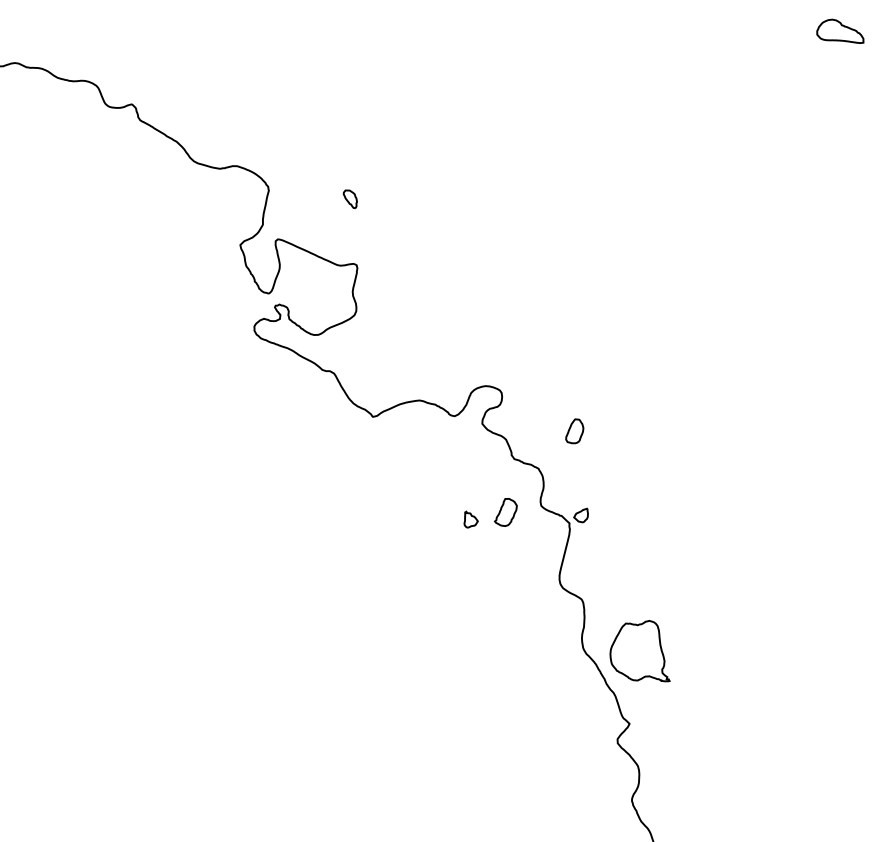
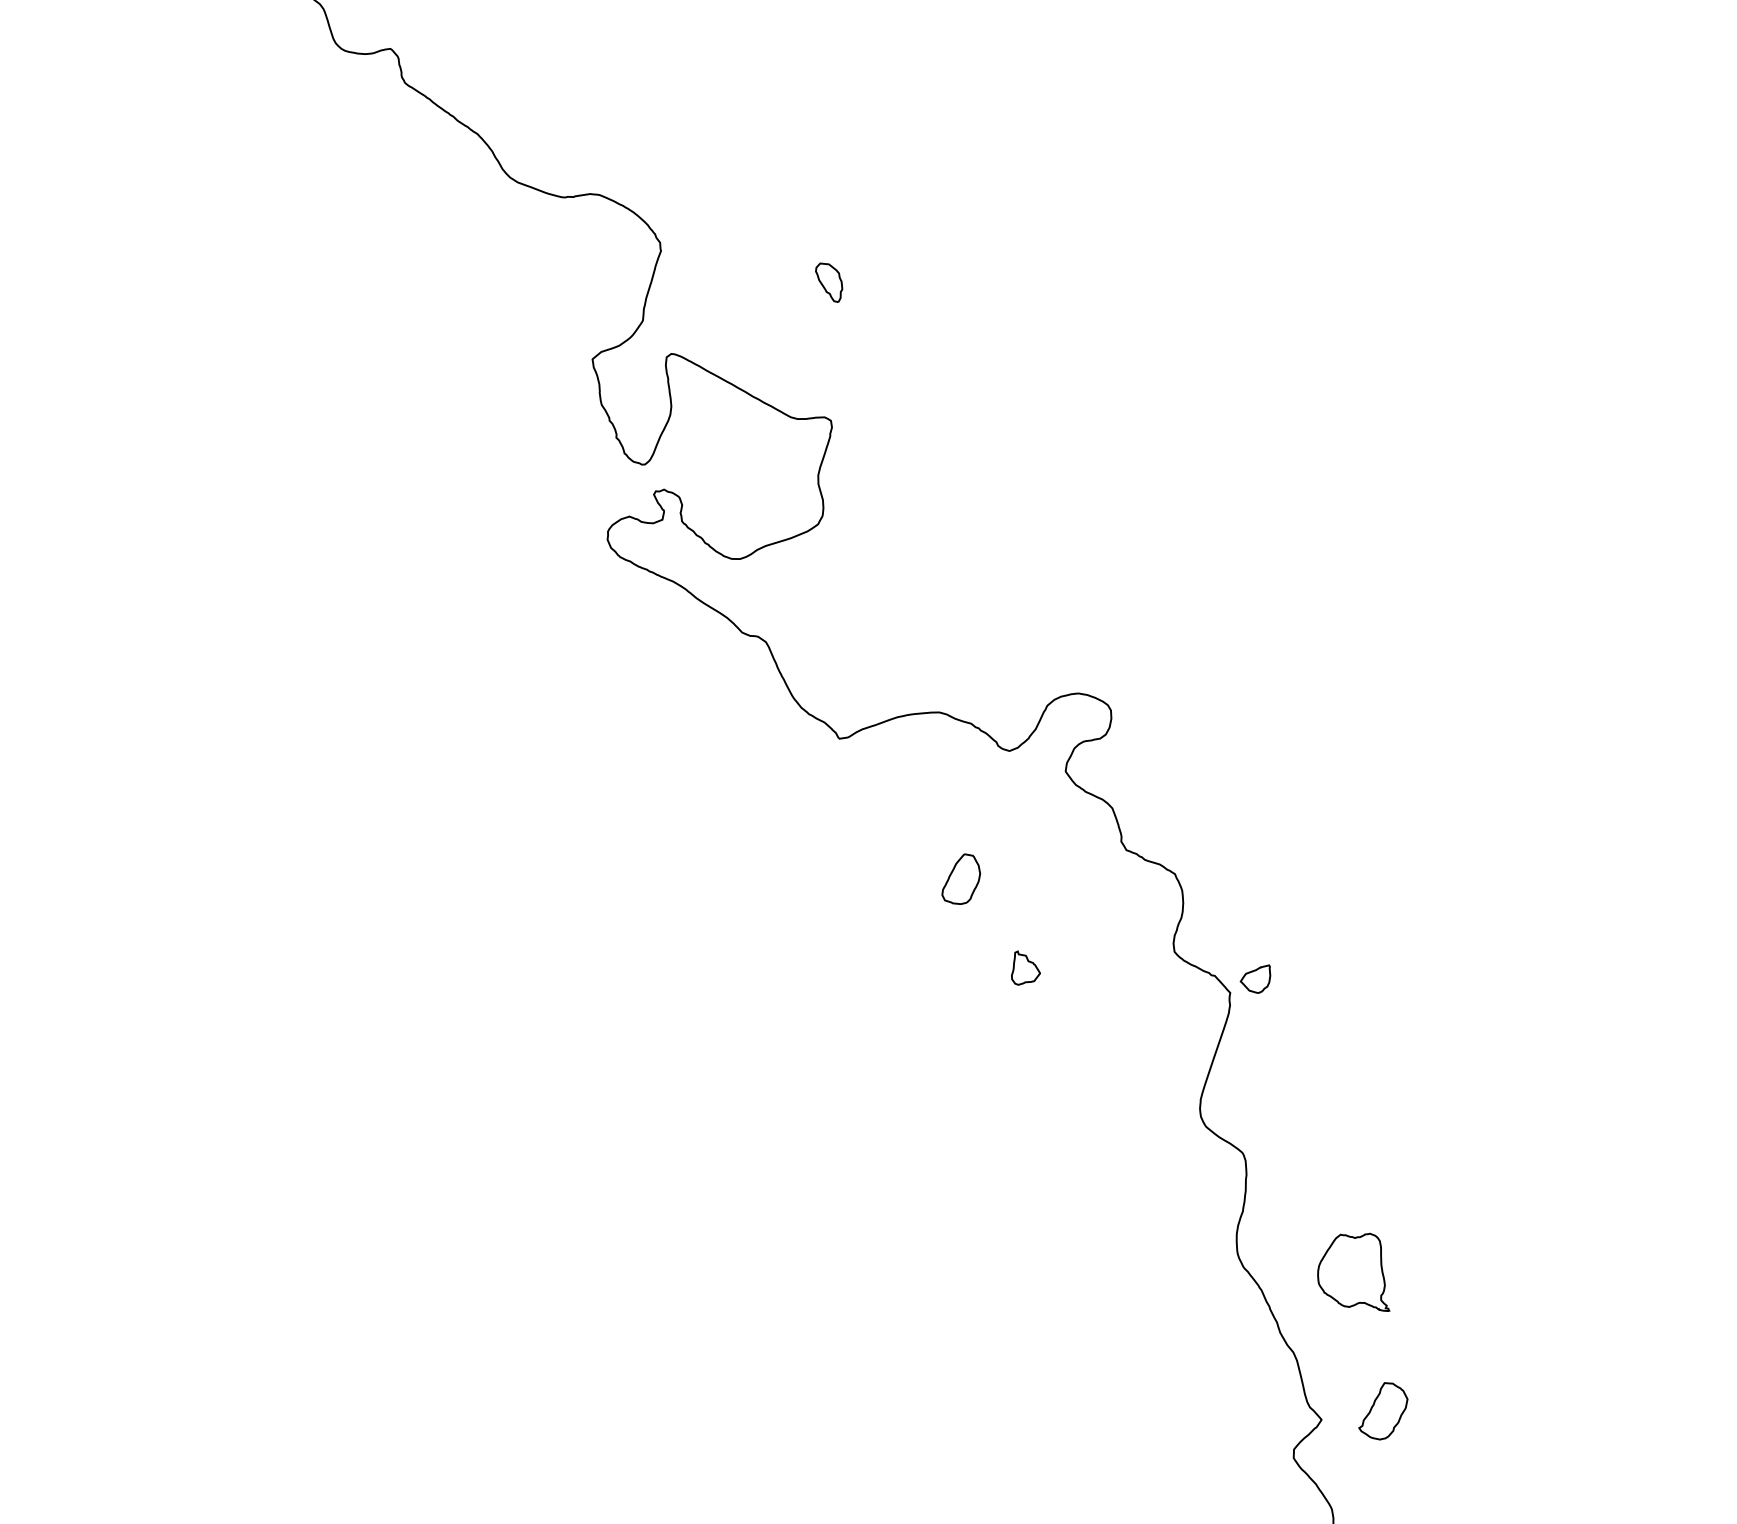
part: (574, 431) -> (961, 879), moved
part: (505, 512) -> (1382, 1411), moved
part: (639, 651) -> (1354, 1270), size x0.6

